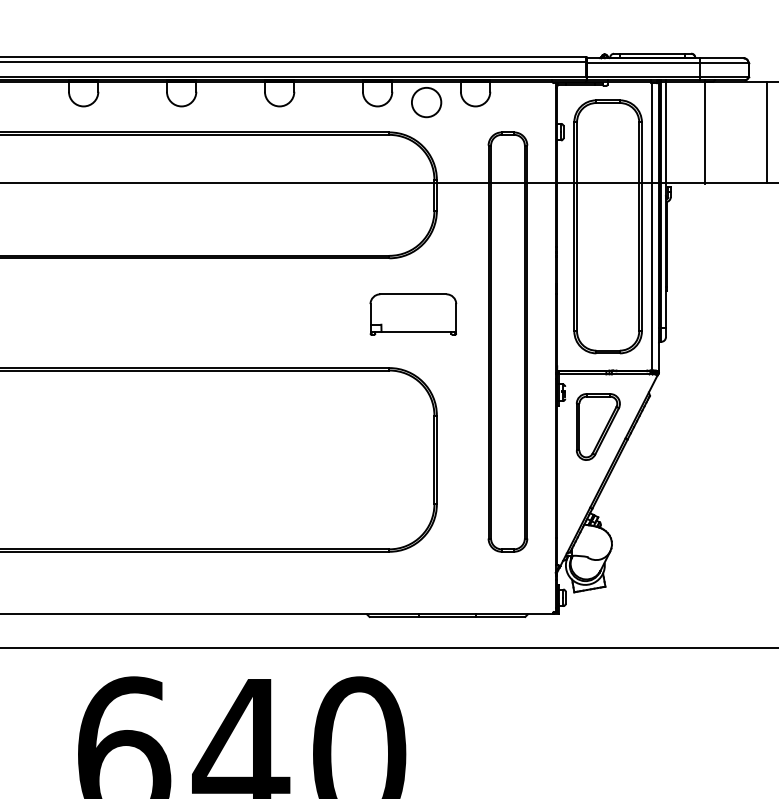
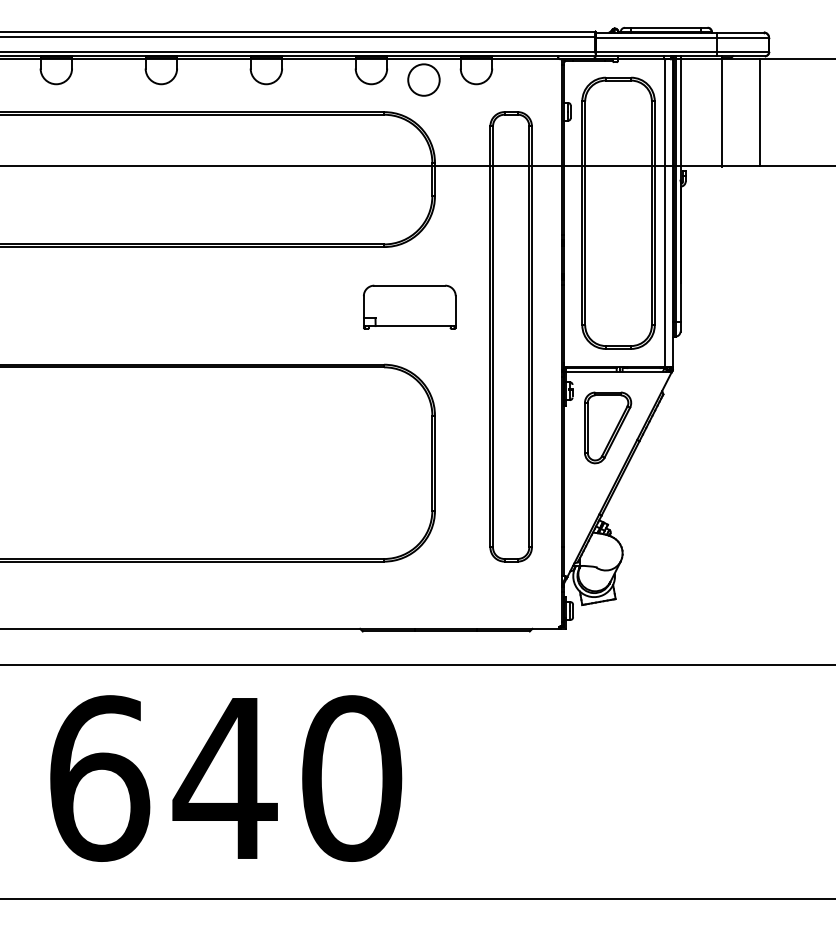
line: (766, 131) -> (759, 111), moved

